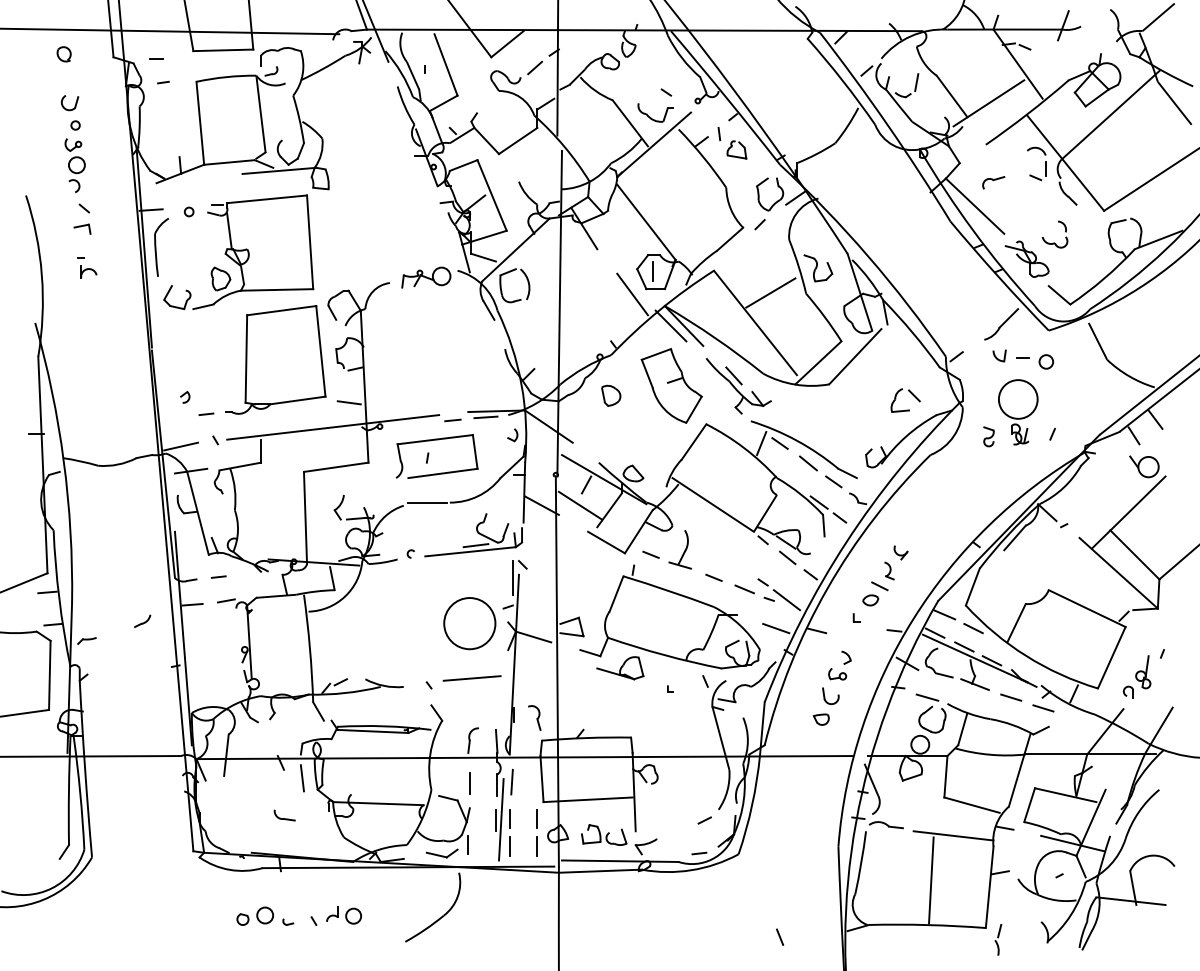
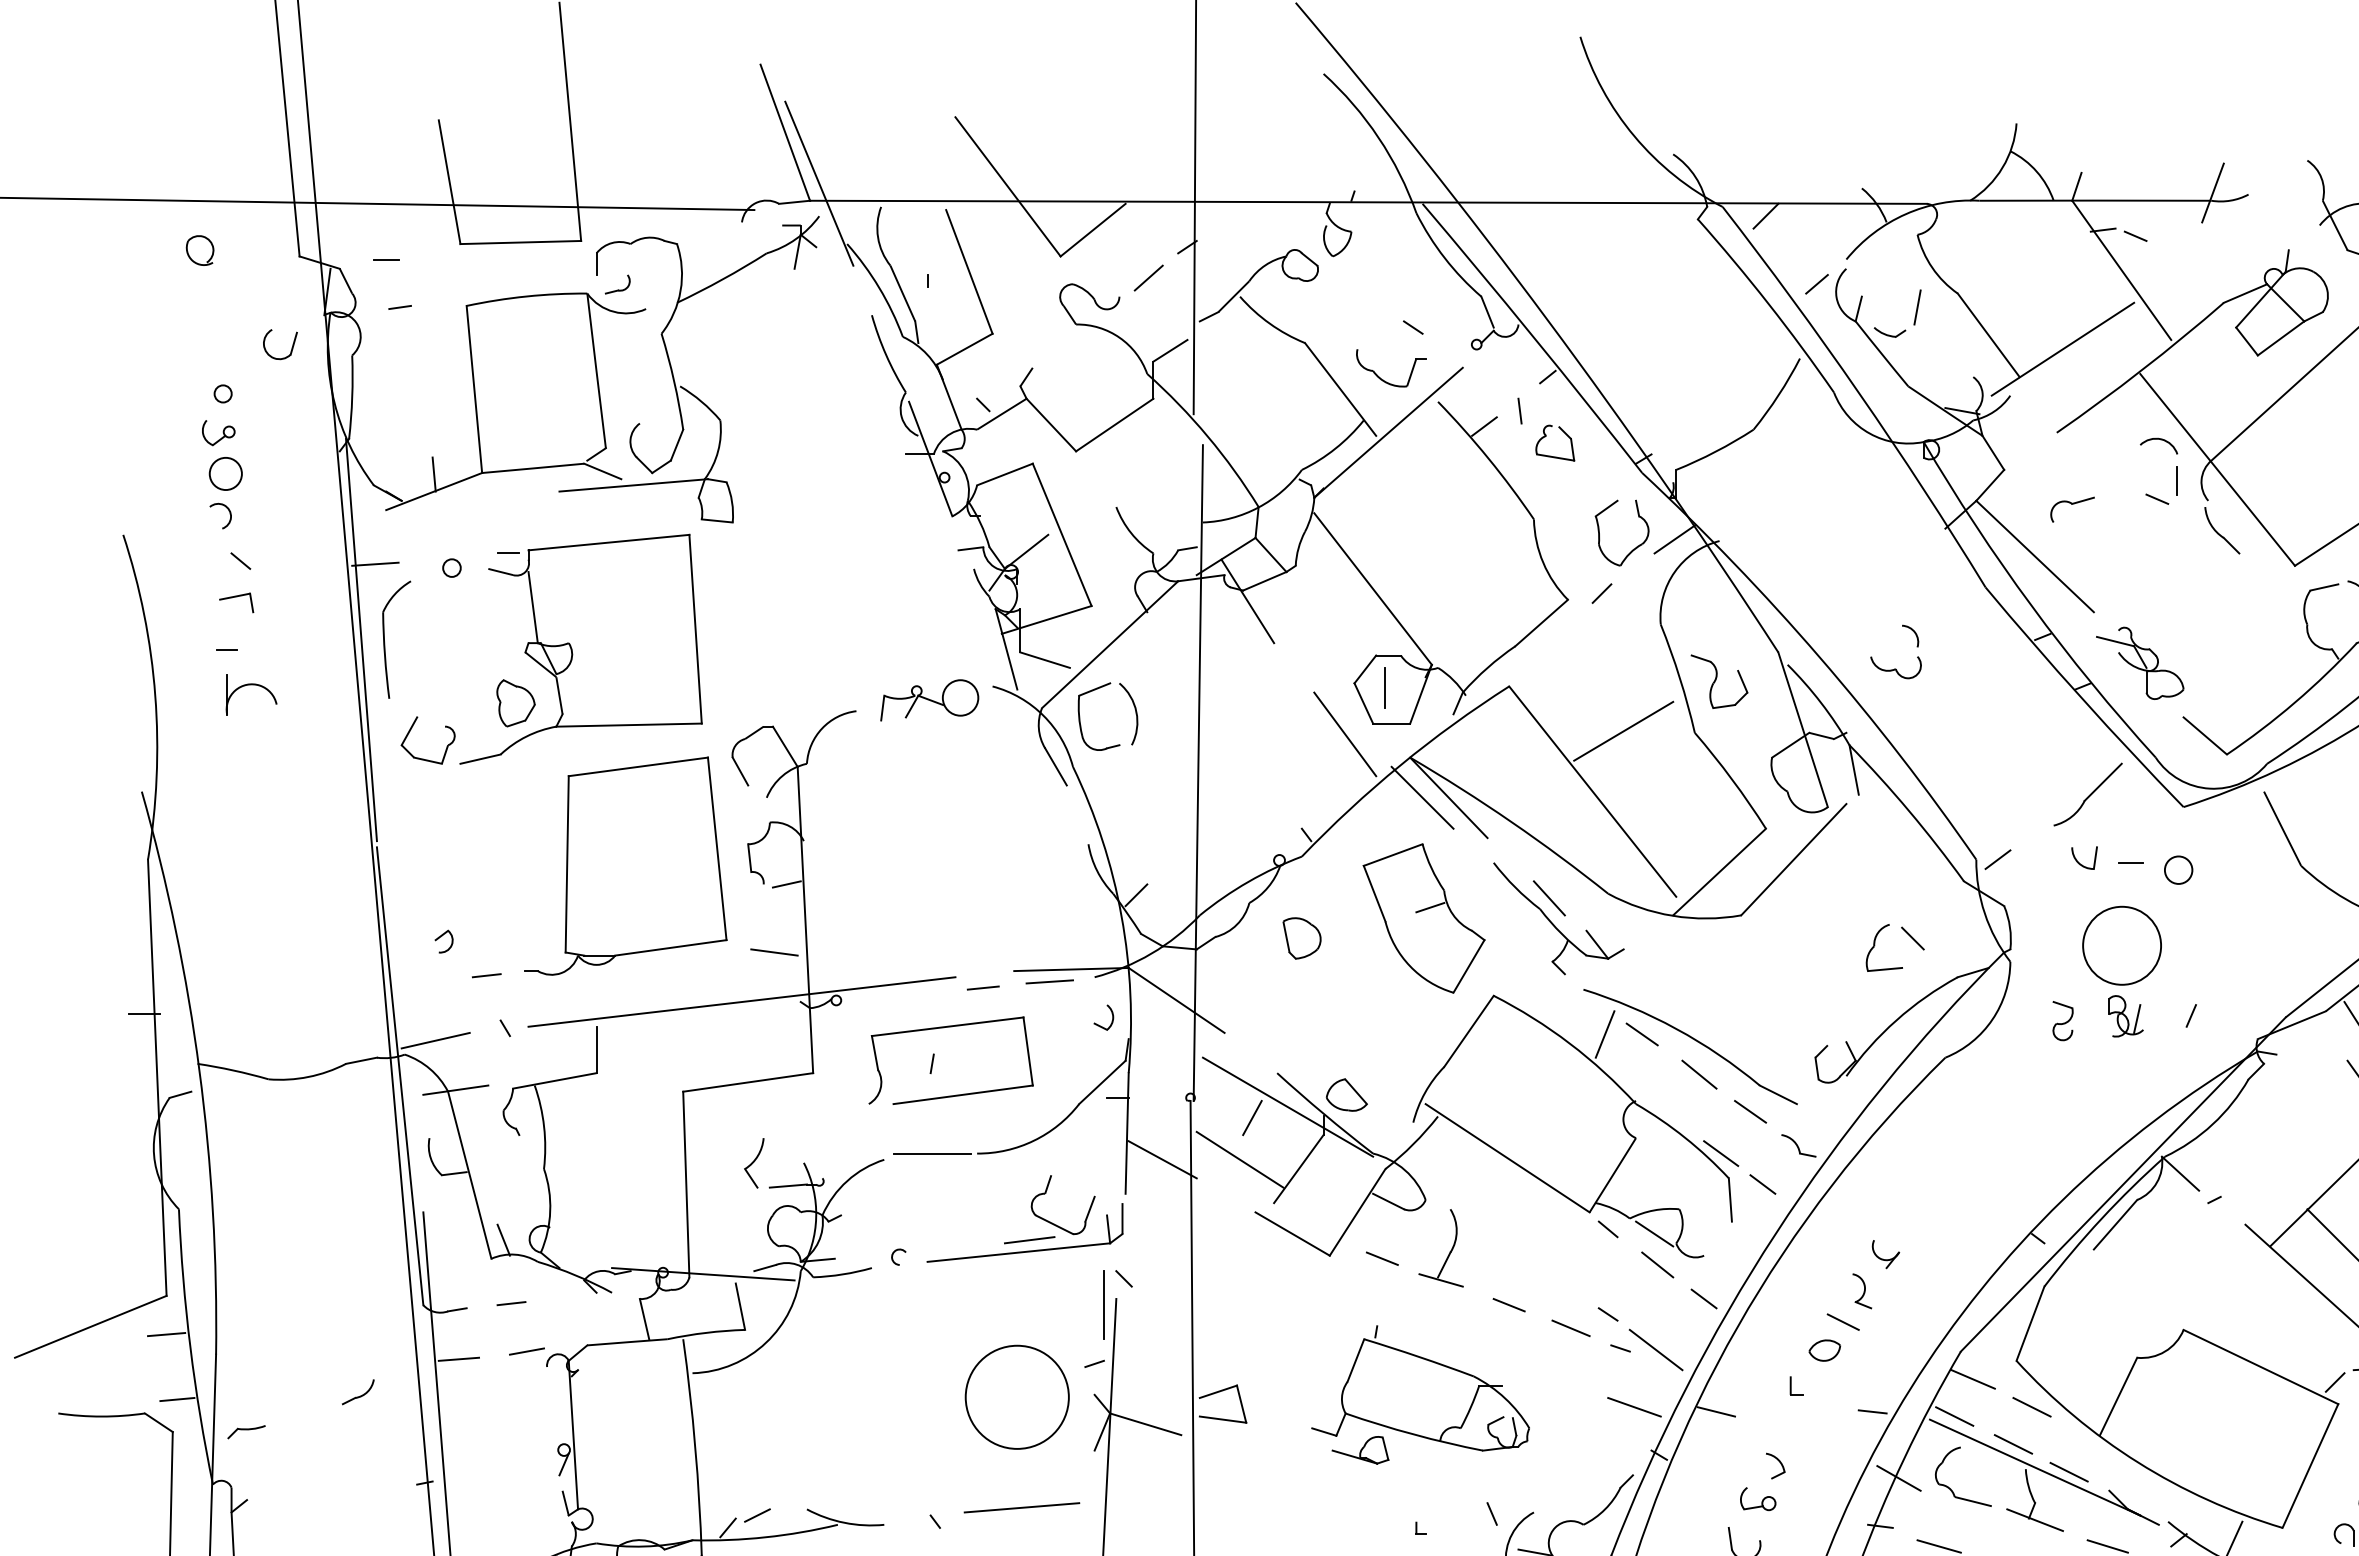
part: (69, 103) -> (279, 345), moved
part: (1054, 242) -> (1894, 667), moved
part: (87, 267) -> (247, 679), size x1.6
part: (669, 622) -> (1419, 1395), size x0.6

